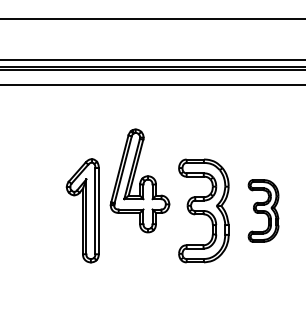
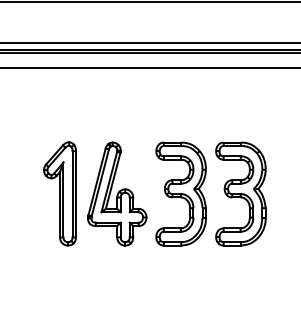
part: (139, 180) -> (116, 193), moved
part: (263, 210) -> (240, 193), size x1.67

